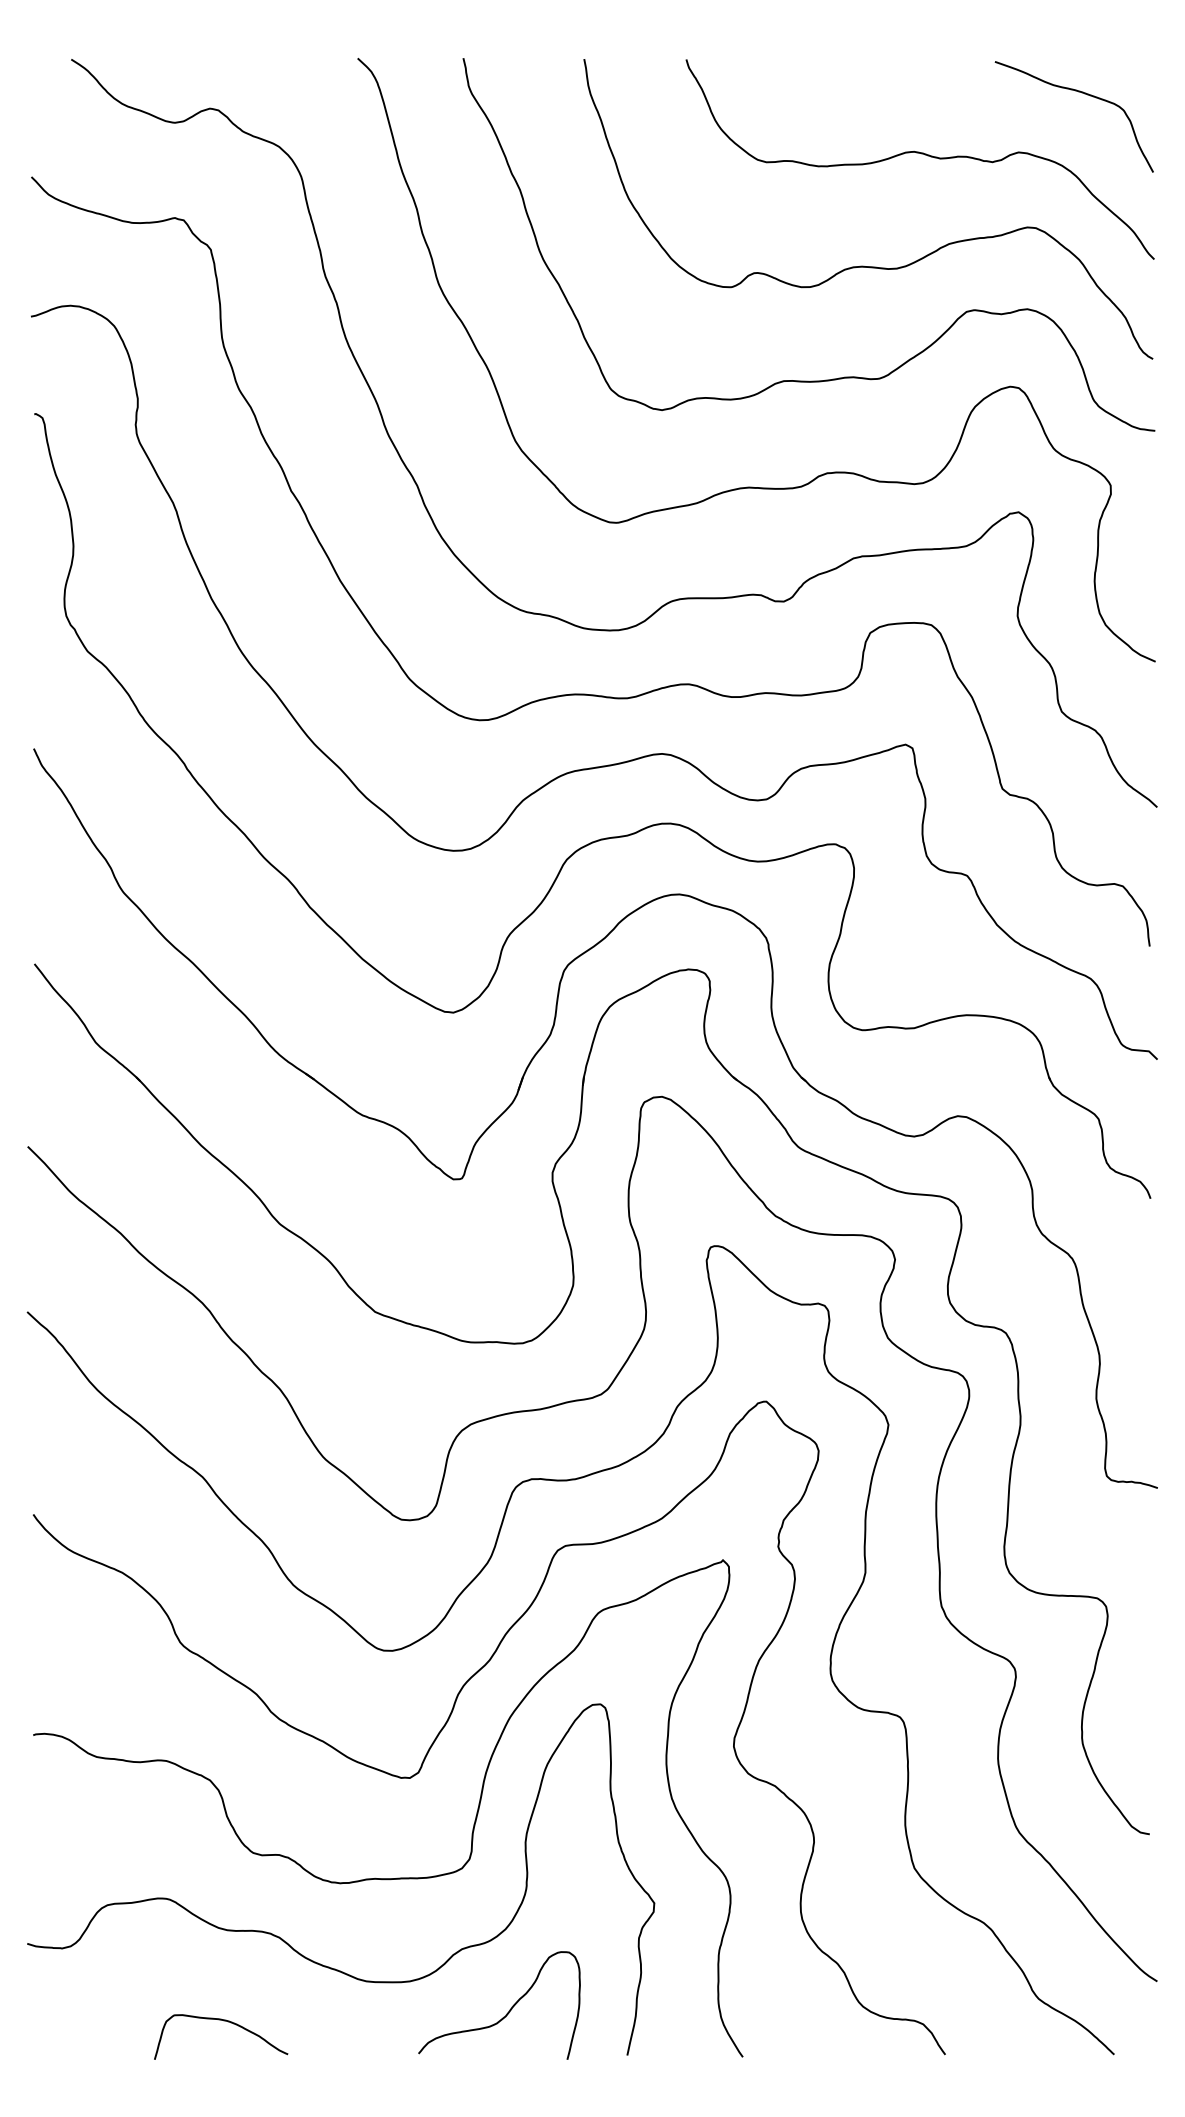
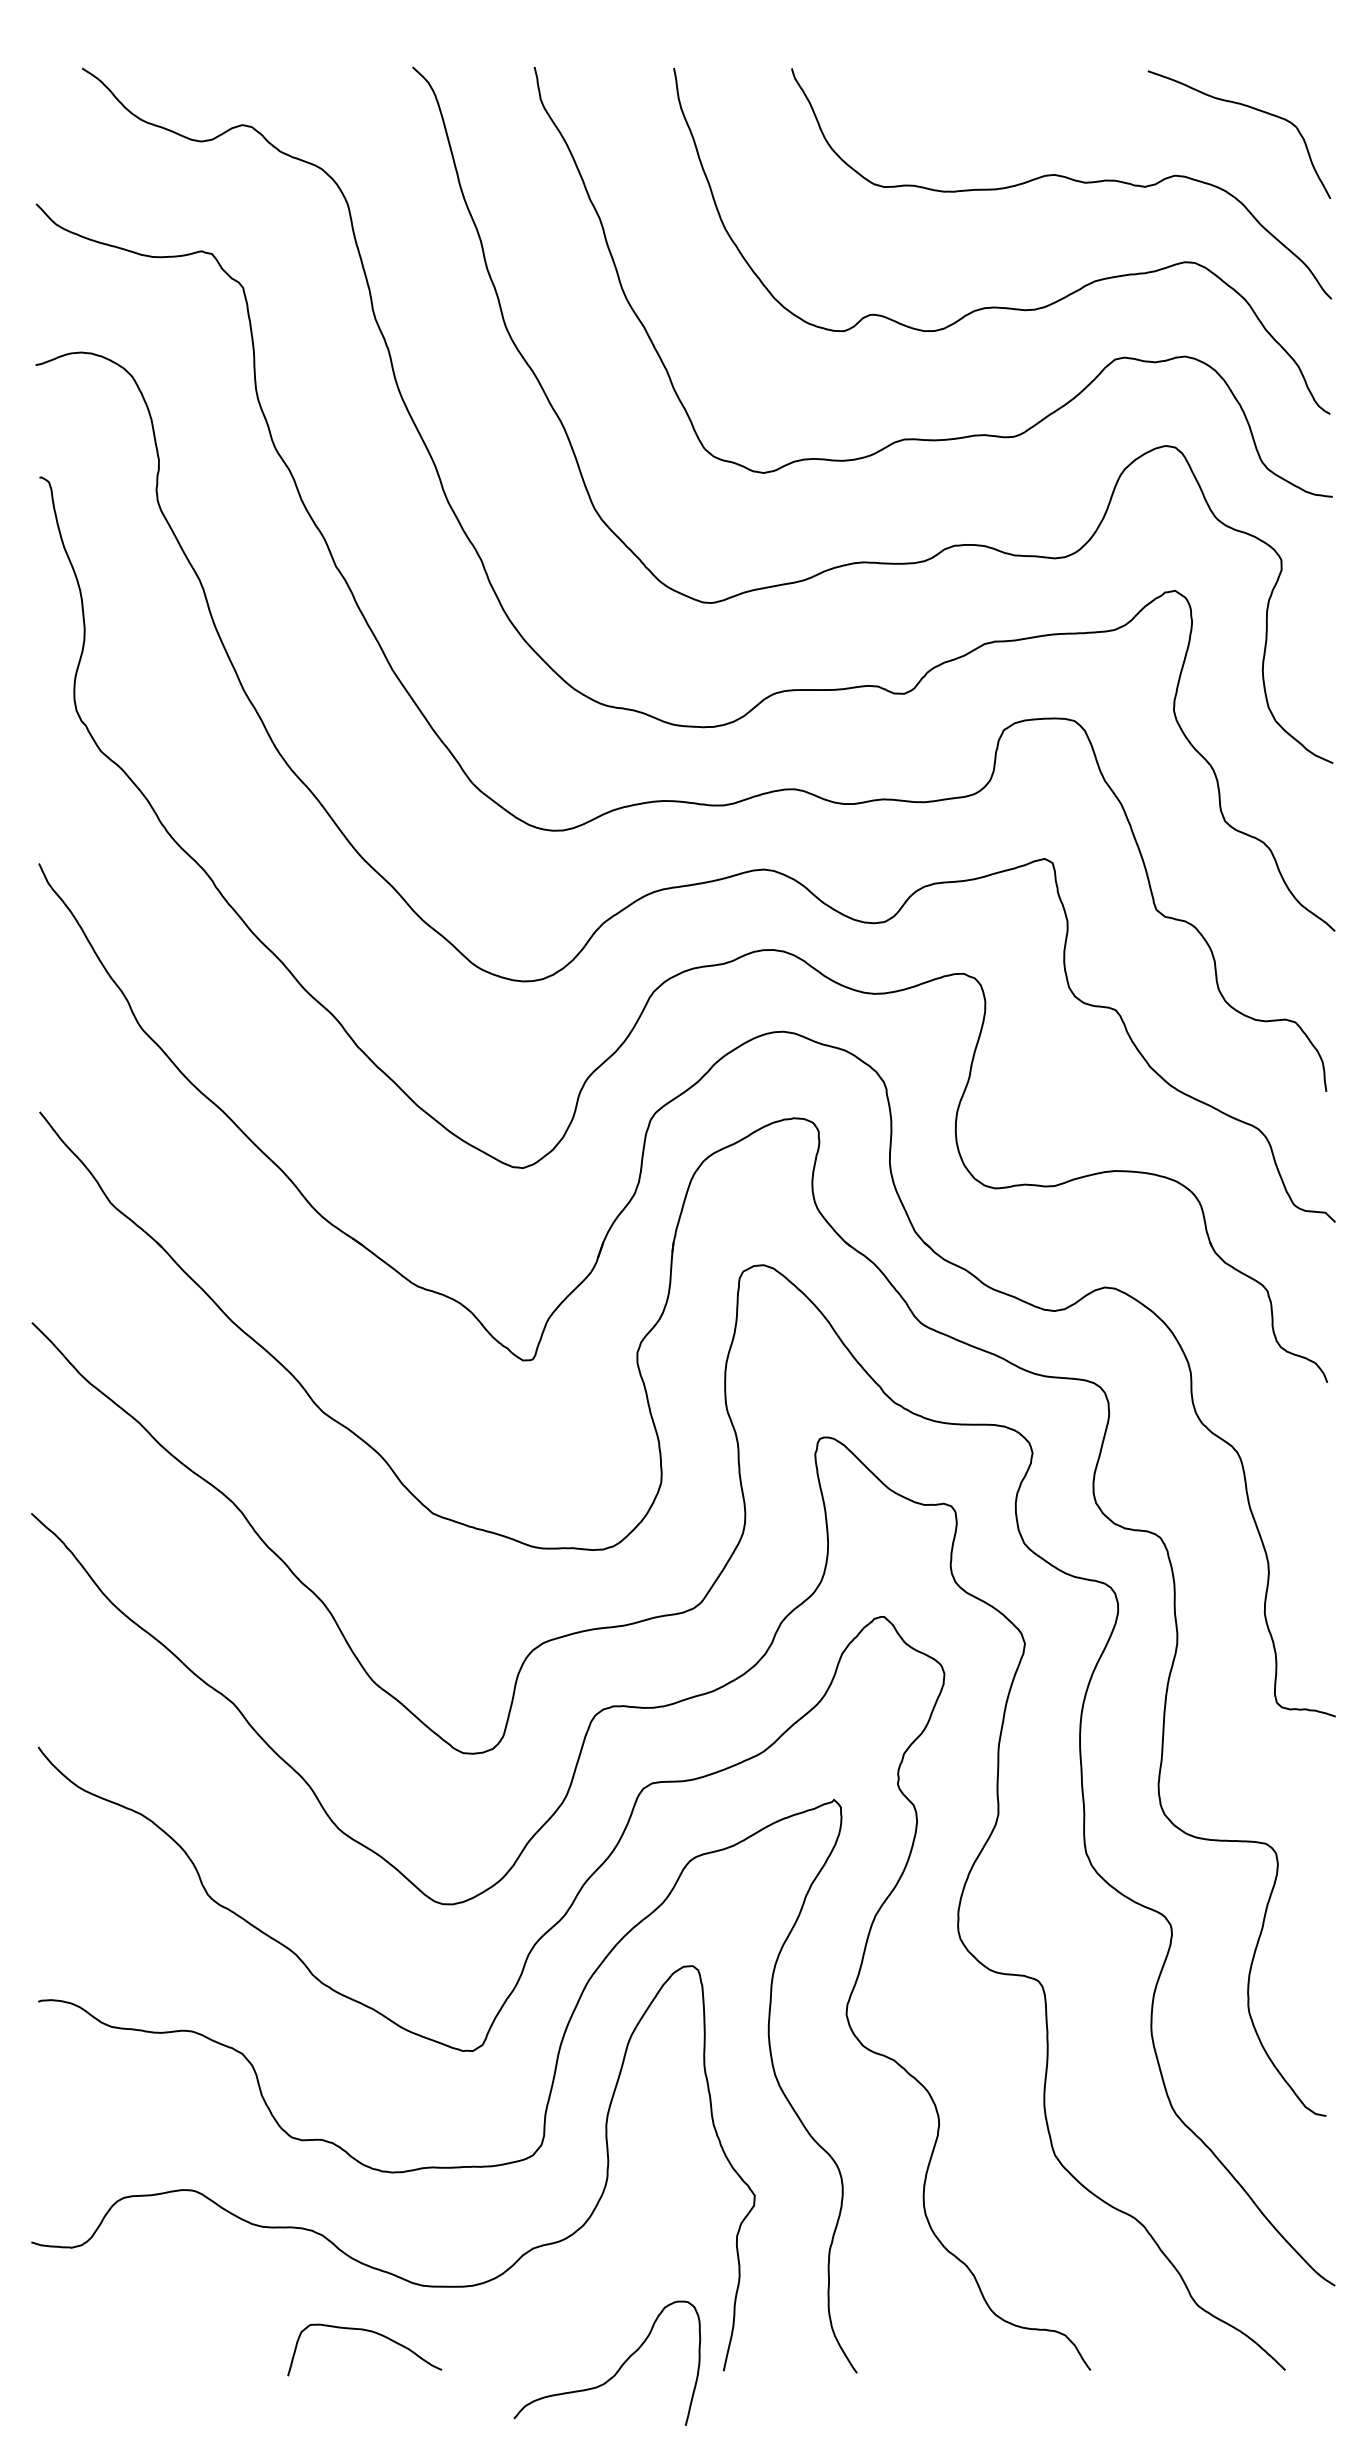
curve: (507, 2012) -> (616, 2371), moved
curve: (223, 2021) -> (367, 2332), moved

